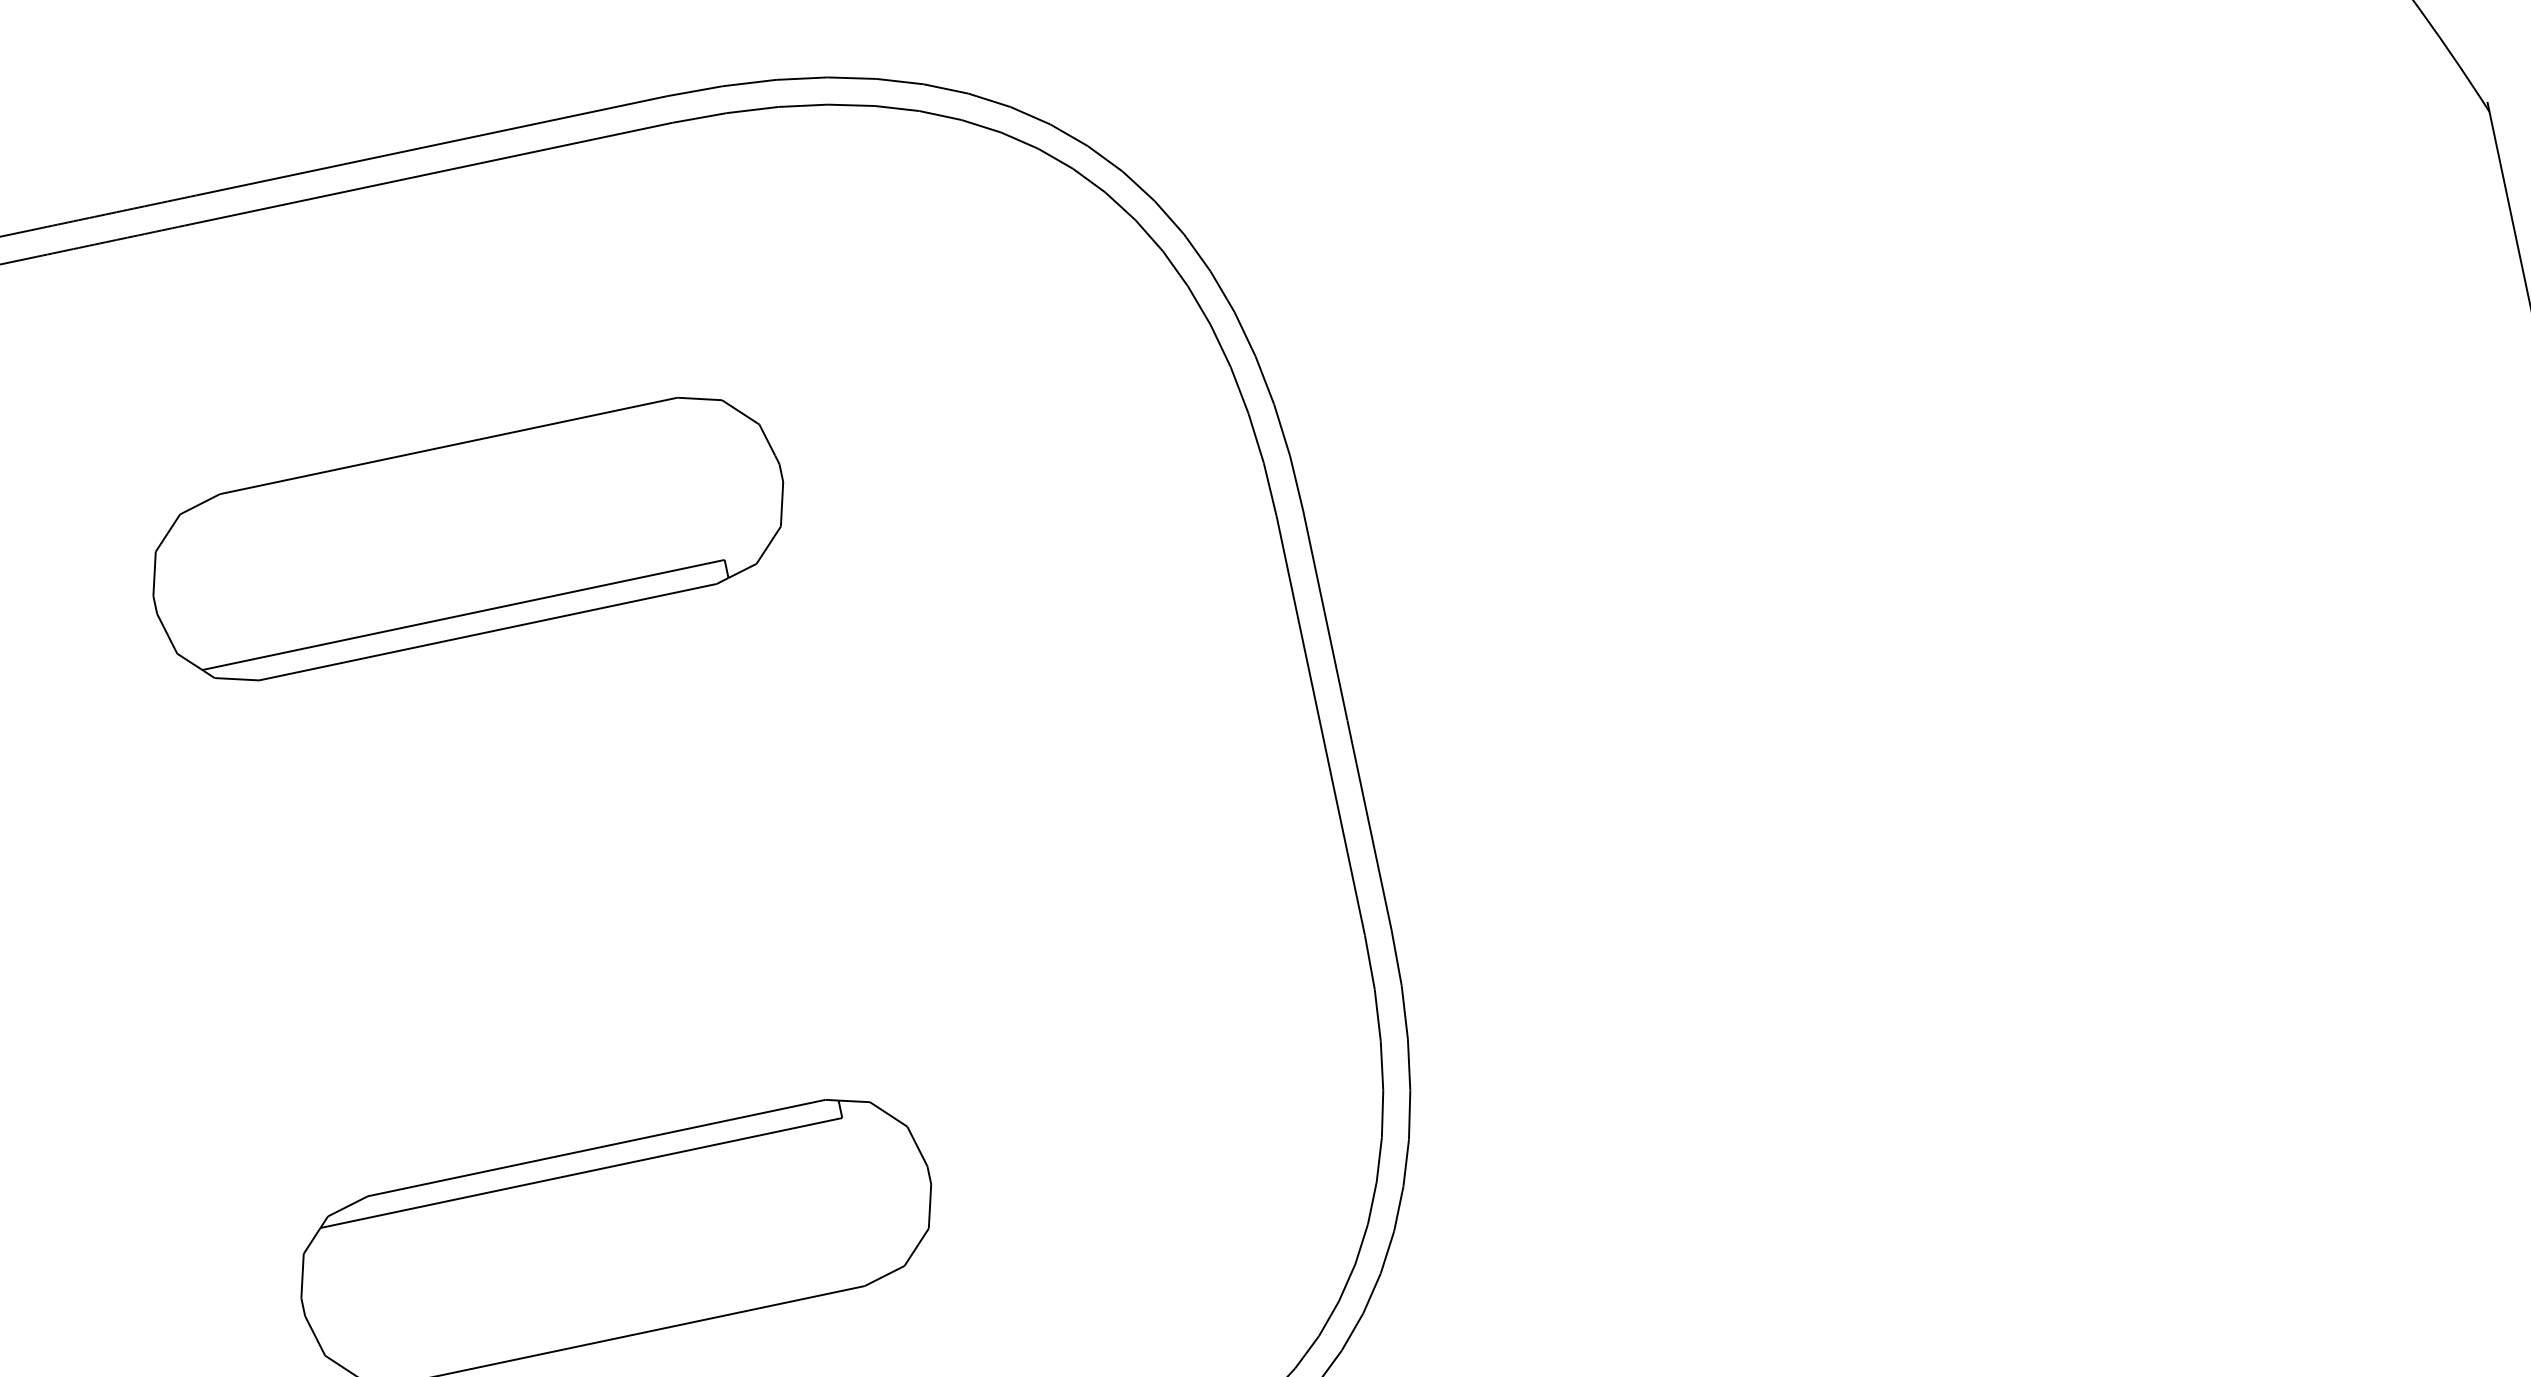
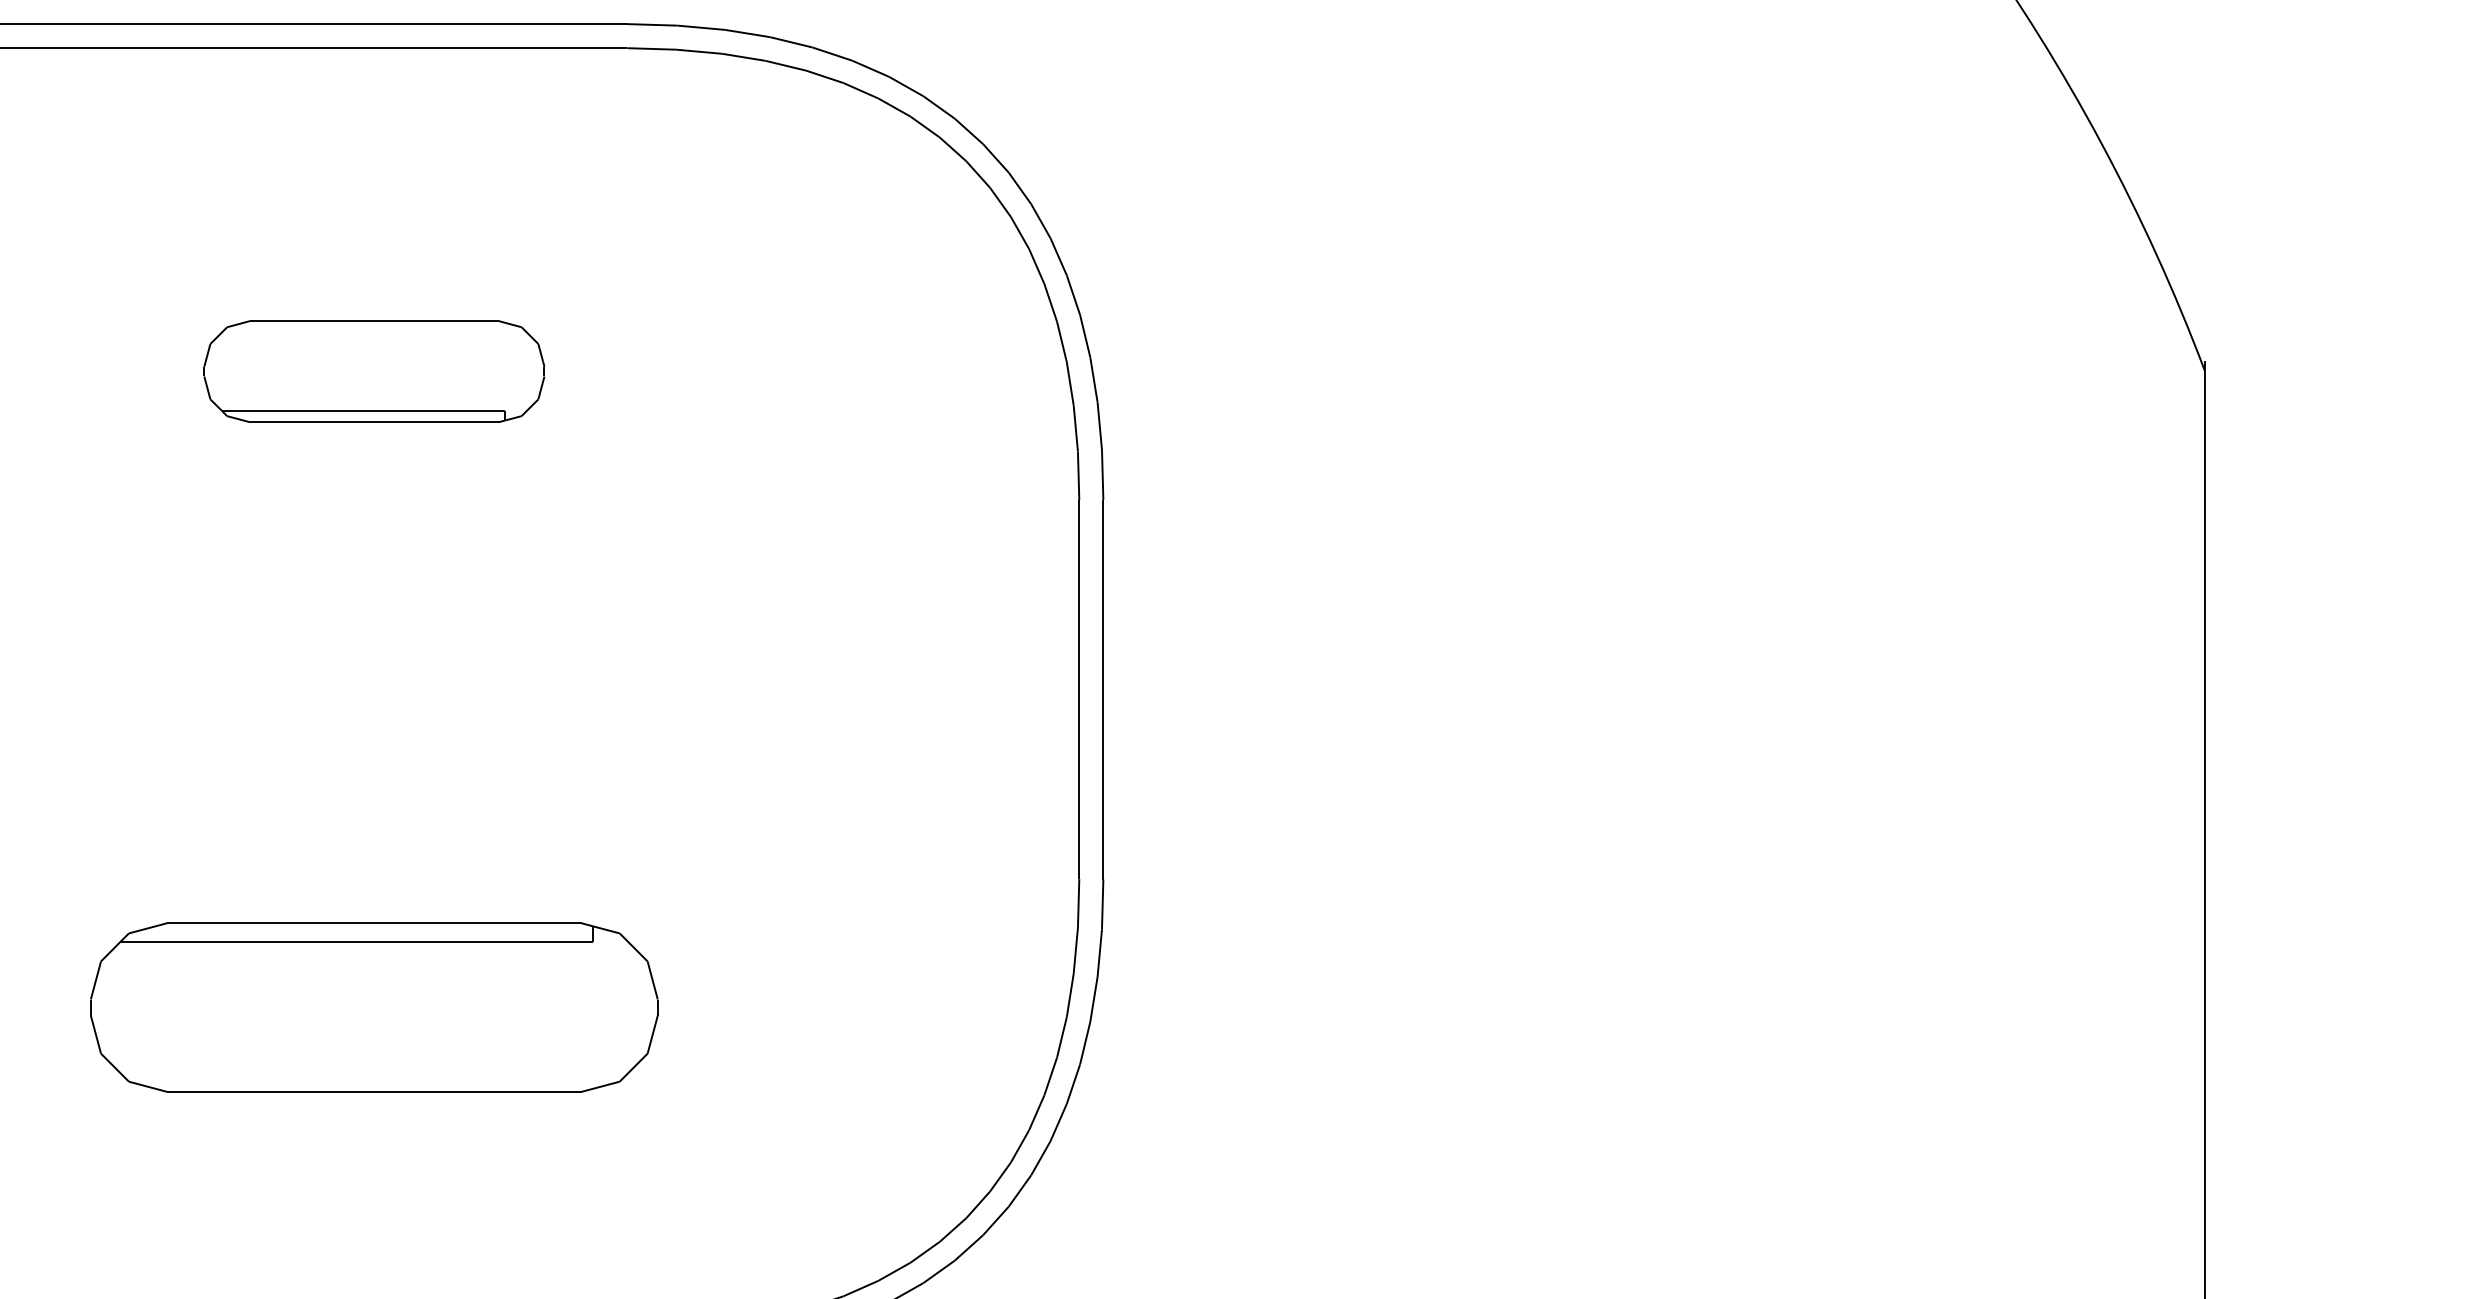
part: (468, 538) -> (374, 371), size x0.6

